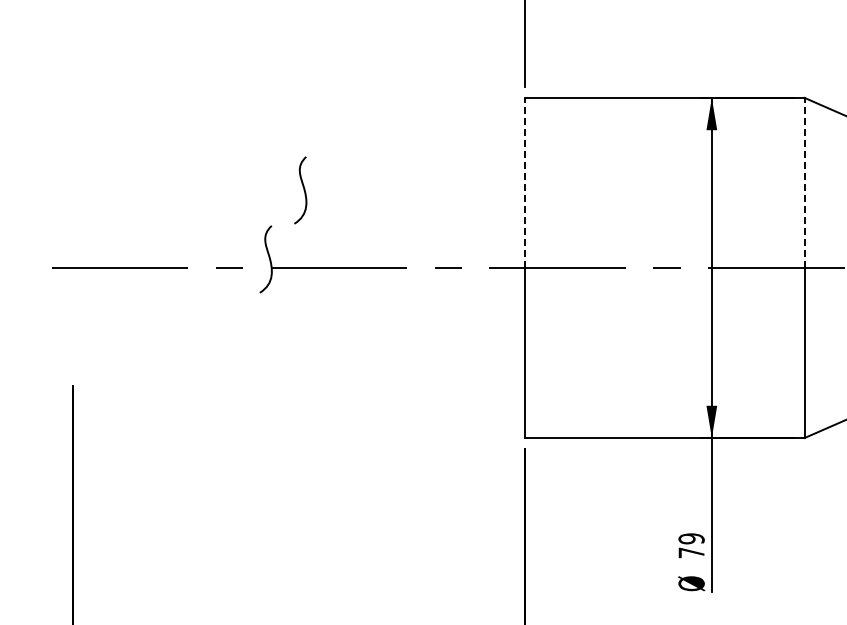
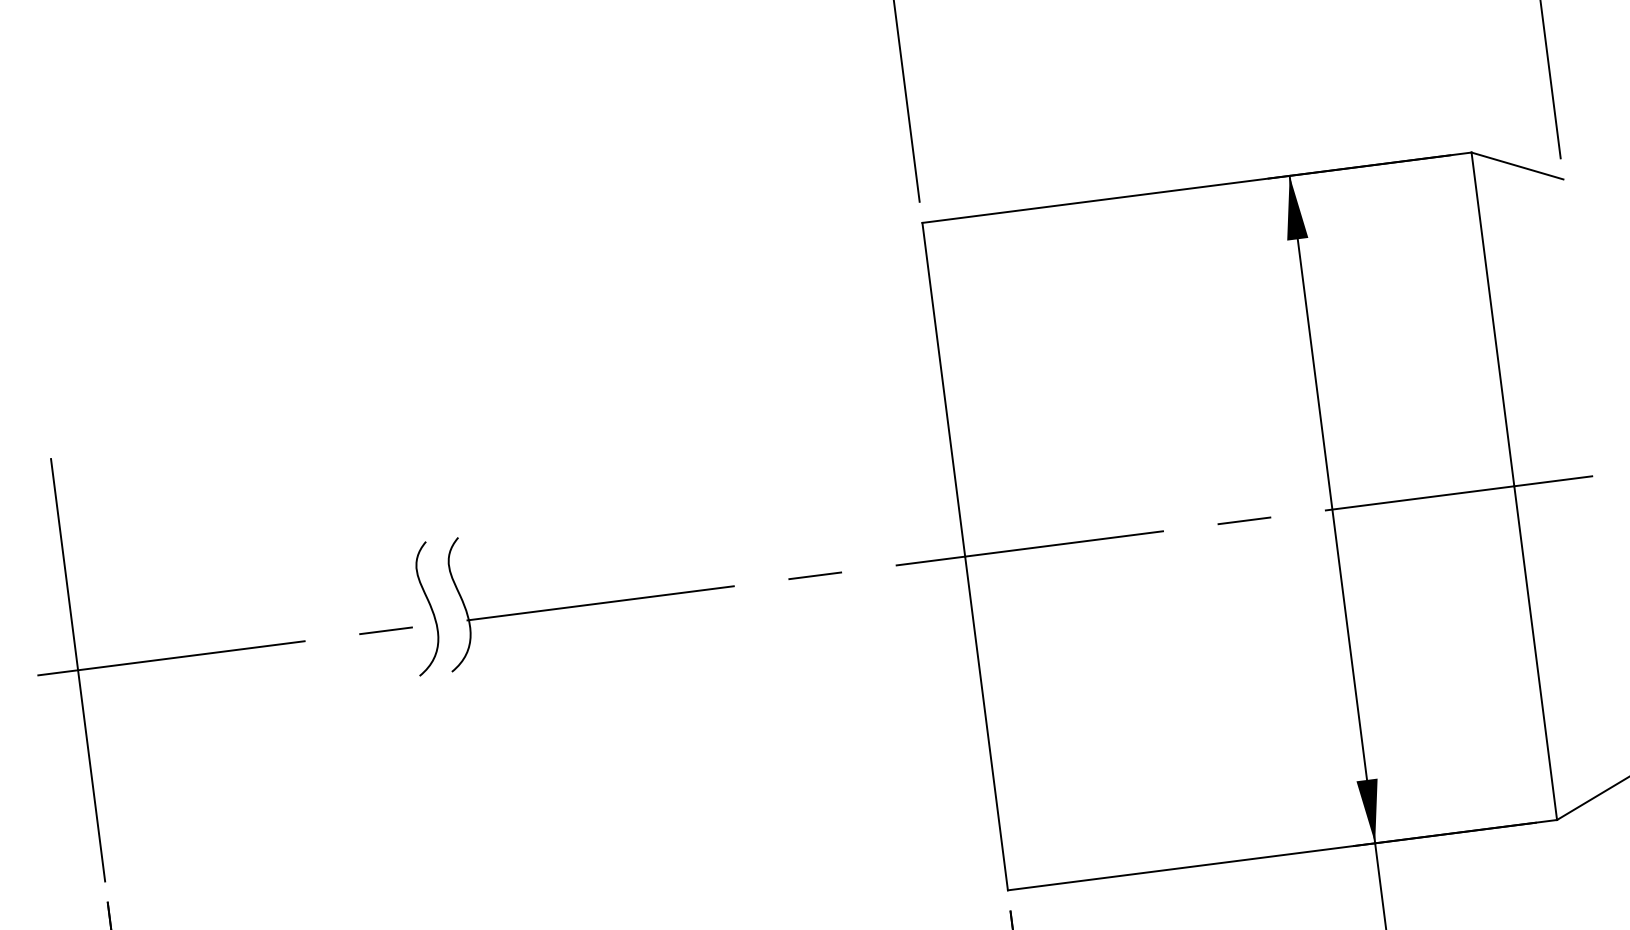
line: (524, 182) -> (943, 388), dashed -> solid
line: (804, 182) -> (1492, 318), dashed -> solid
curve: (303, 190) -> (429, 608), moved
line: (72, 267) -> (77, 669), added

